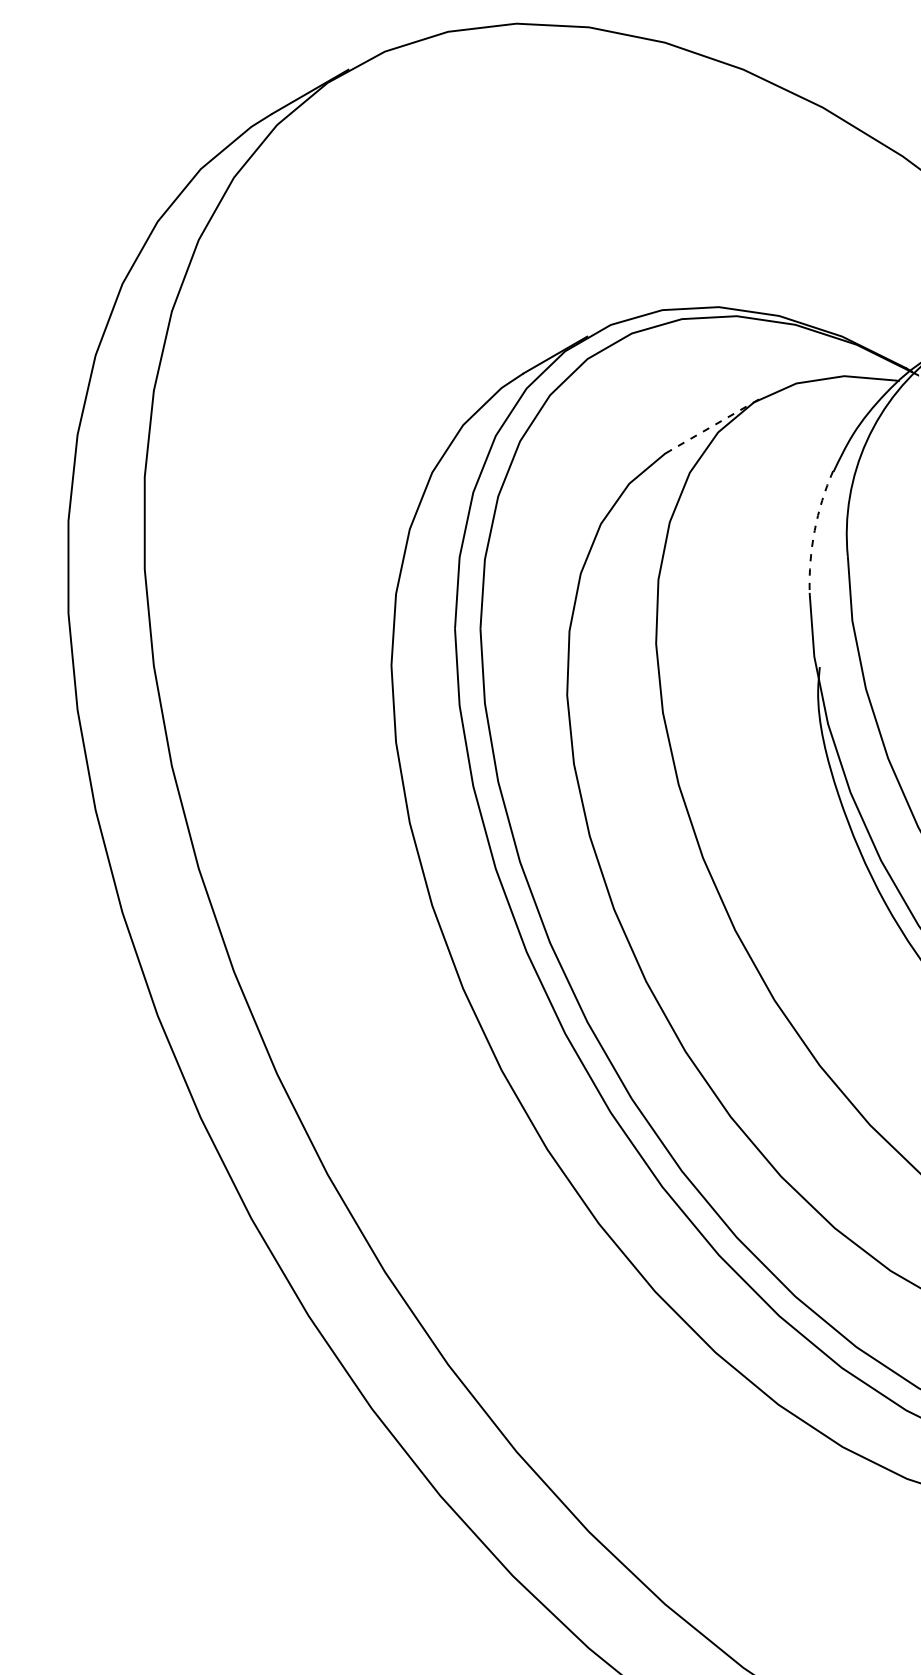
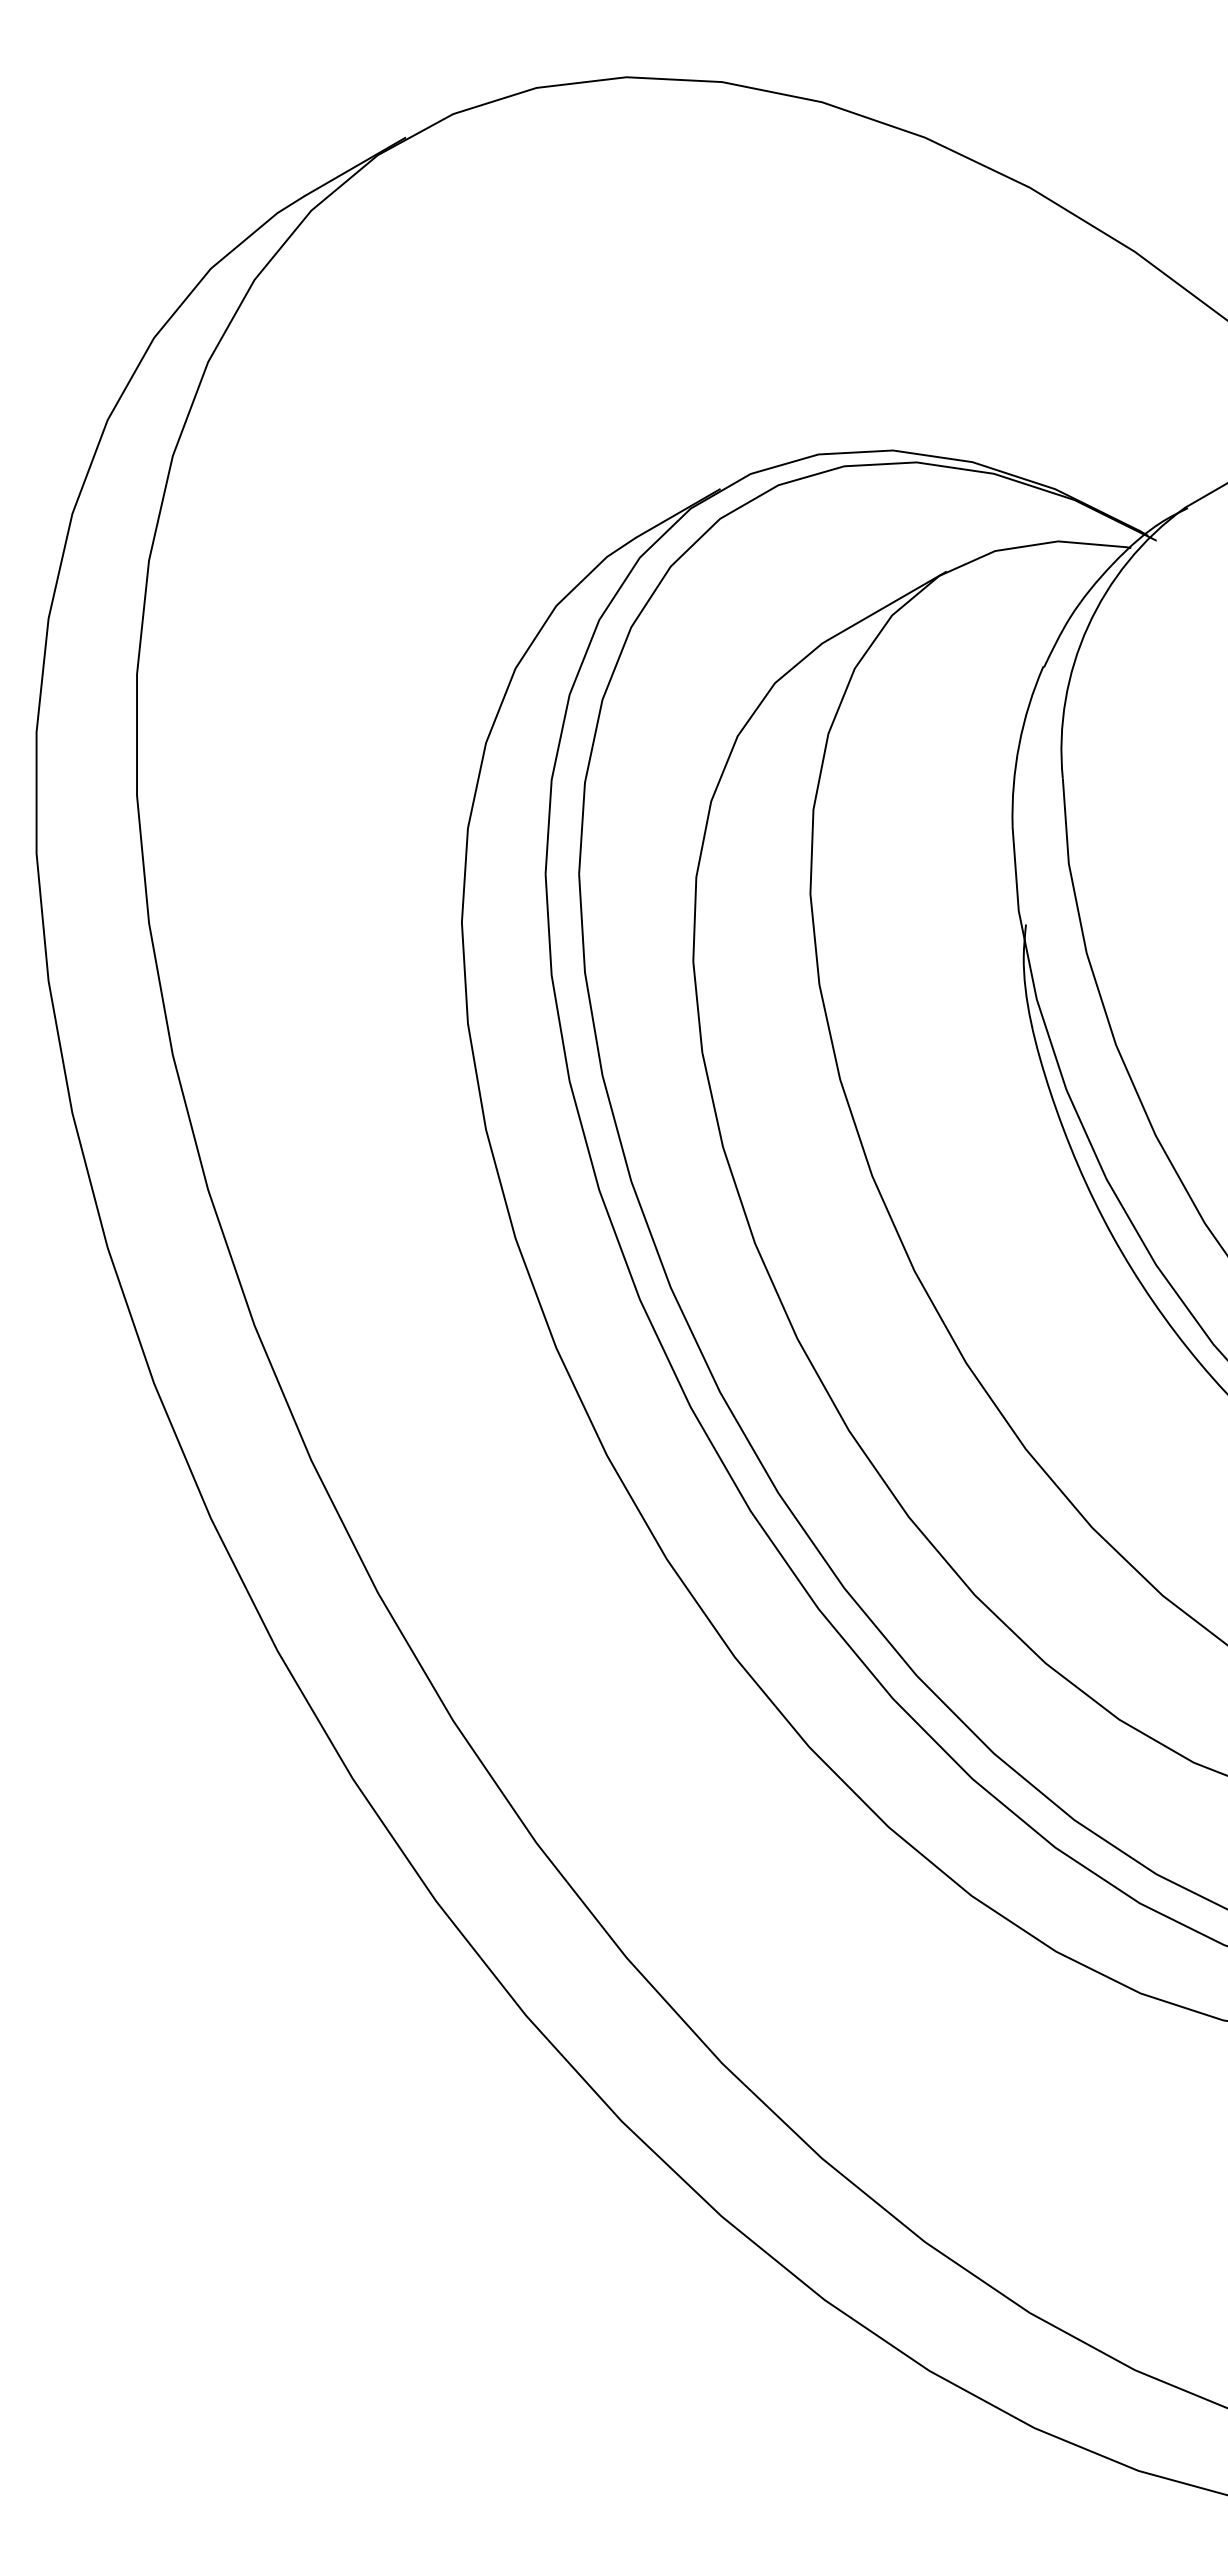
line: (714, 424) -> (887, 605), dashed -> solid
arc: (814, 530) -> (1019, 744), dashed -> solid

